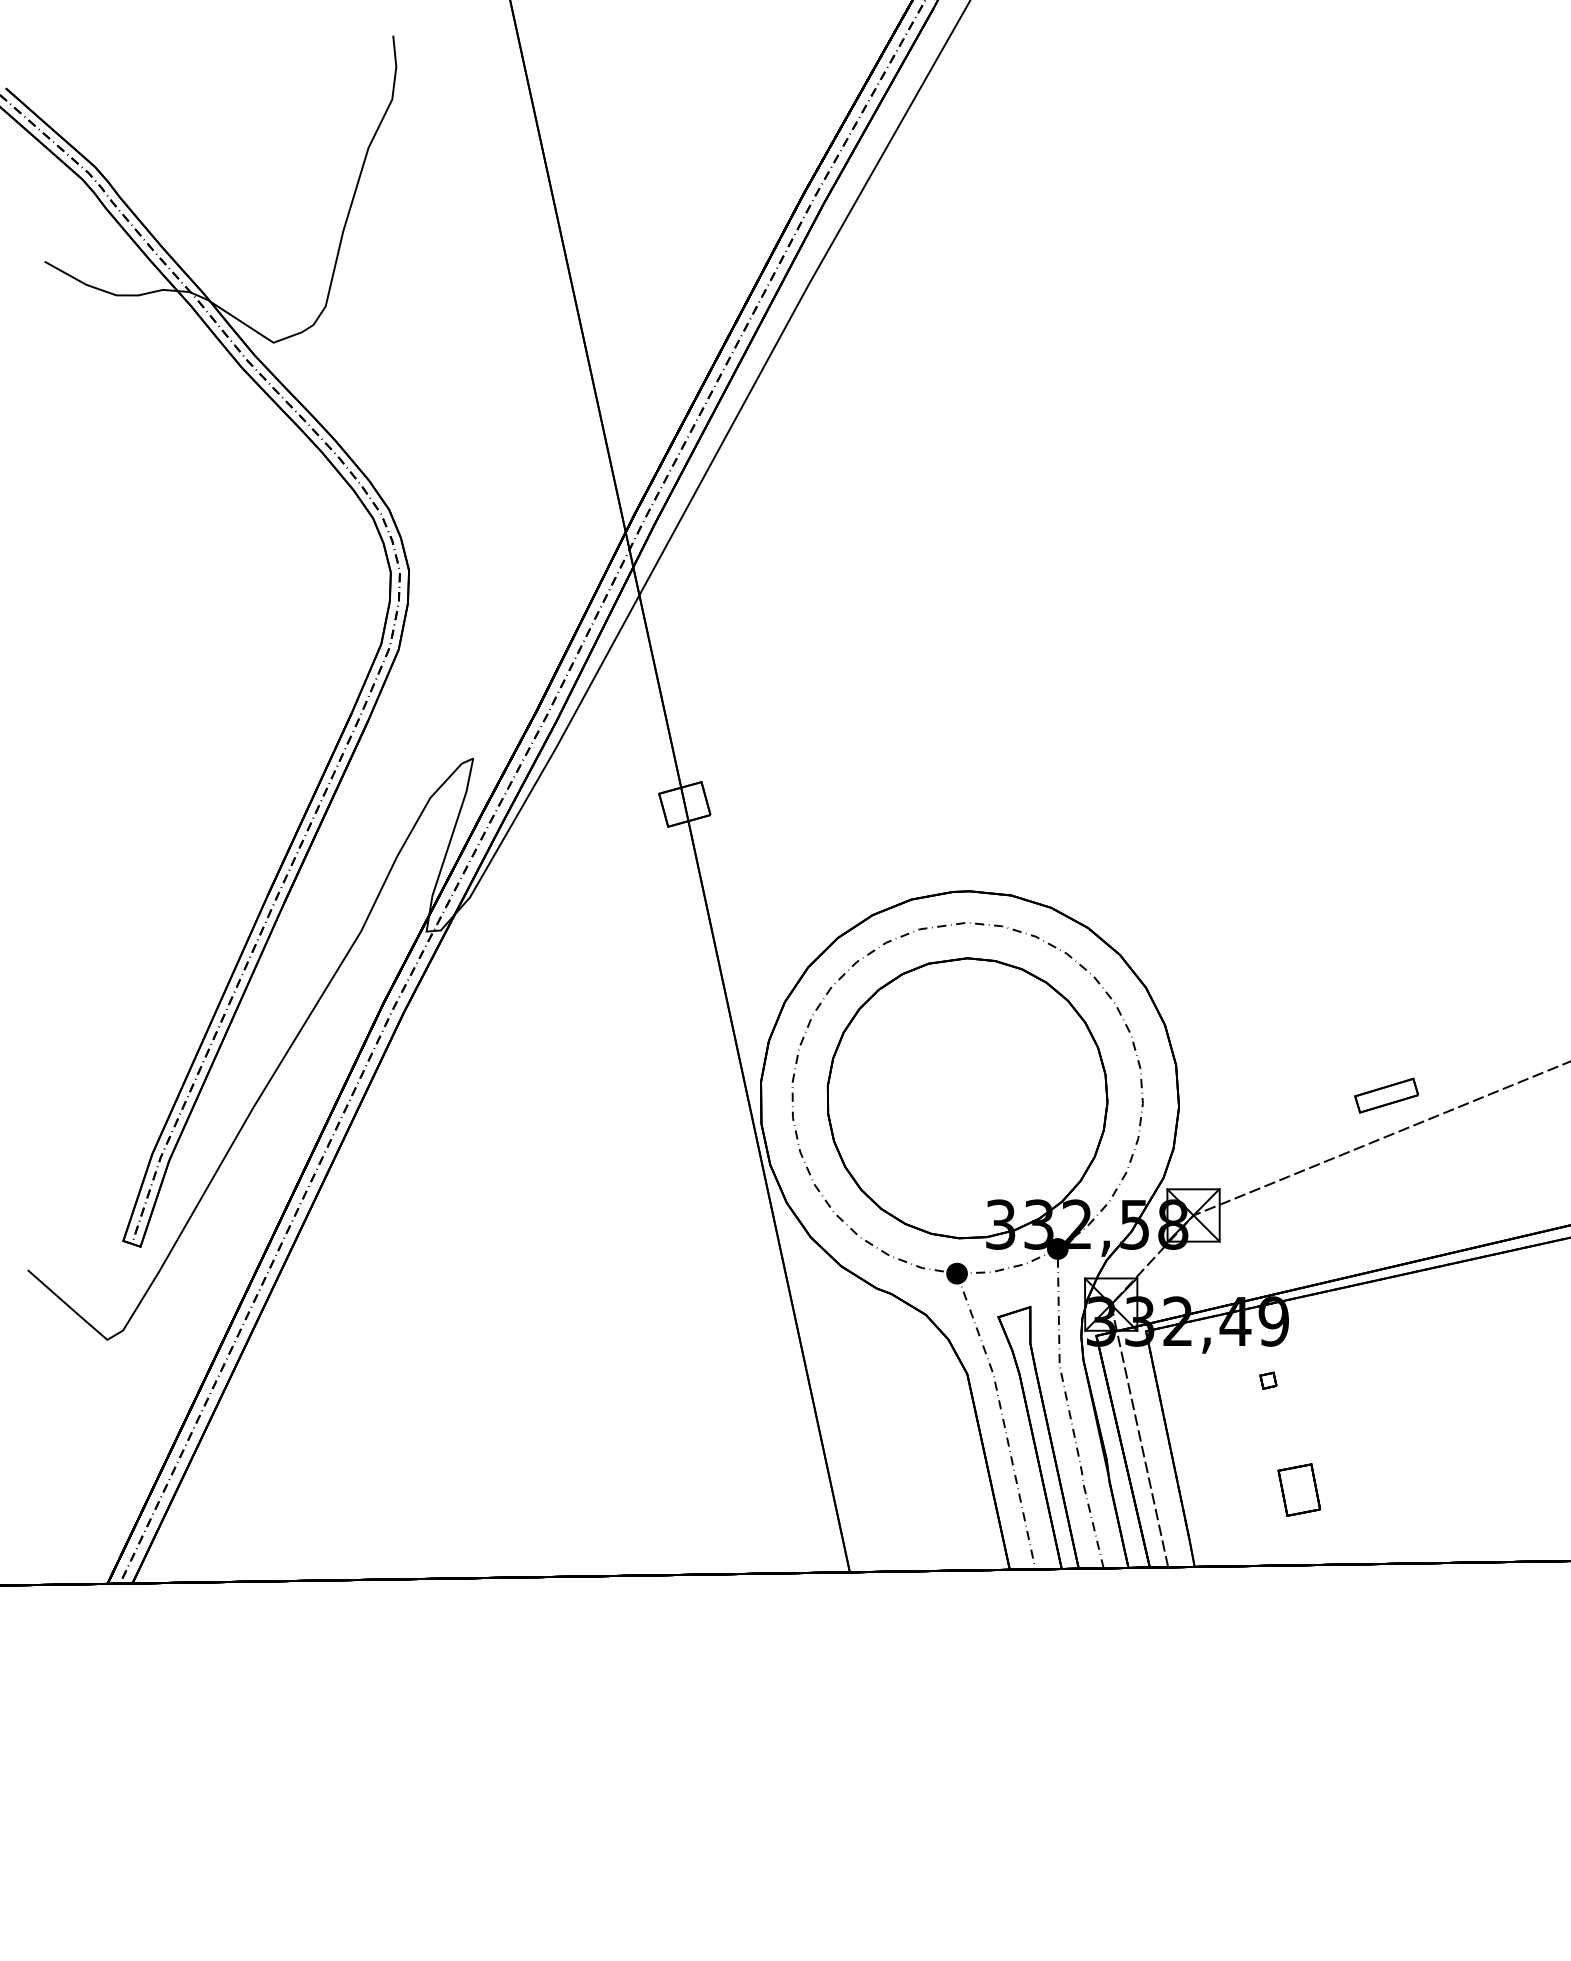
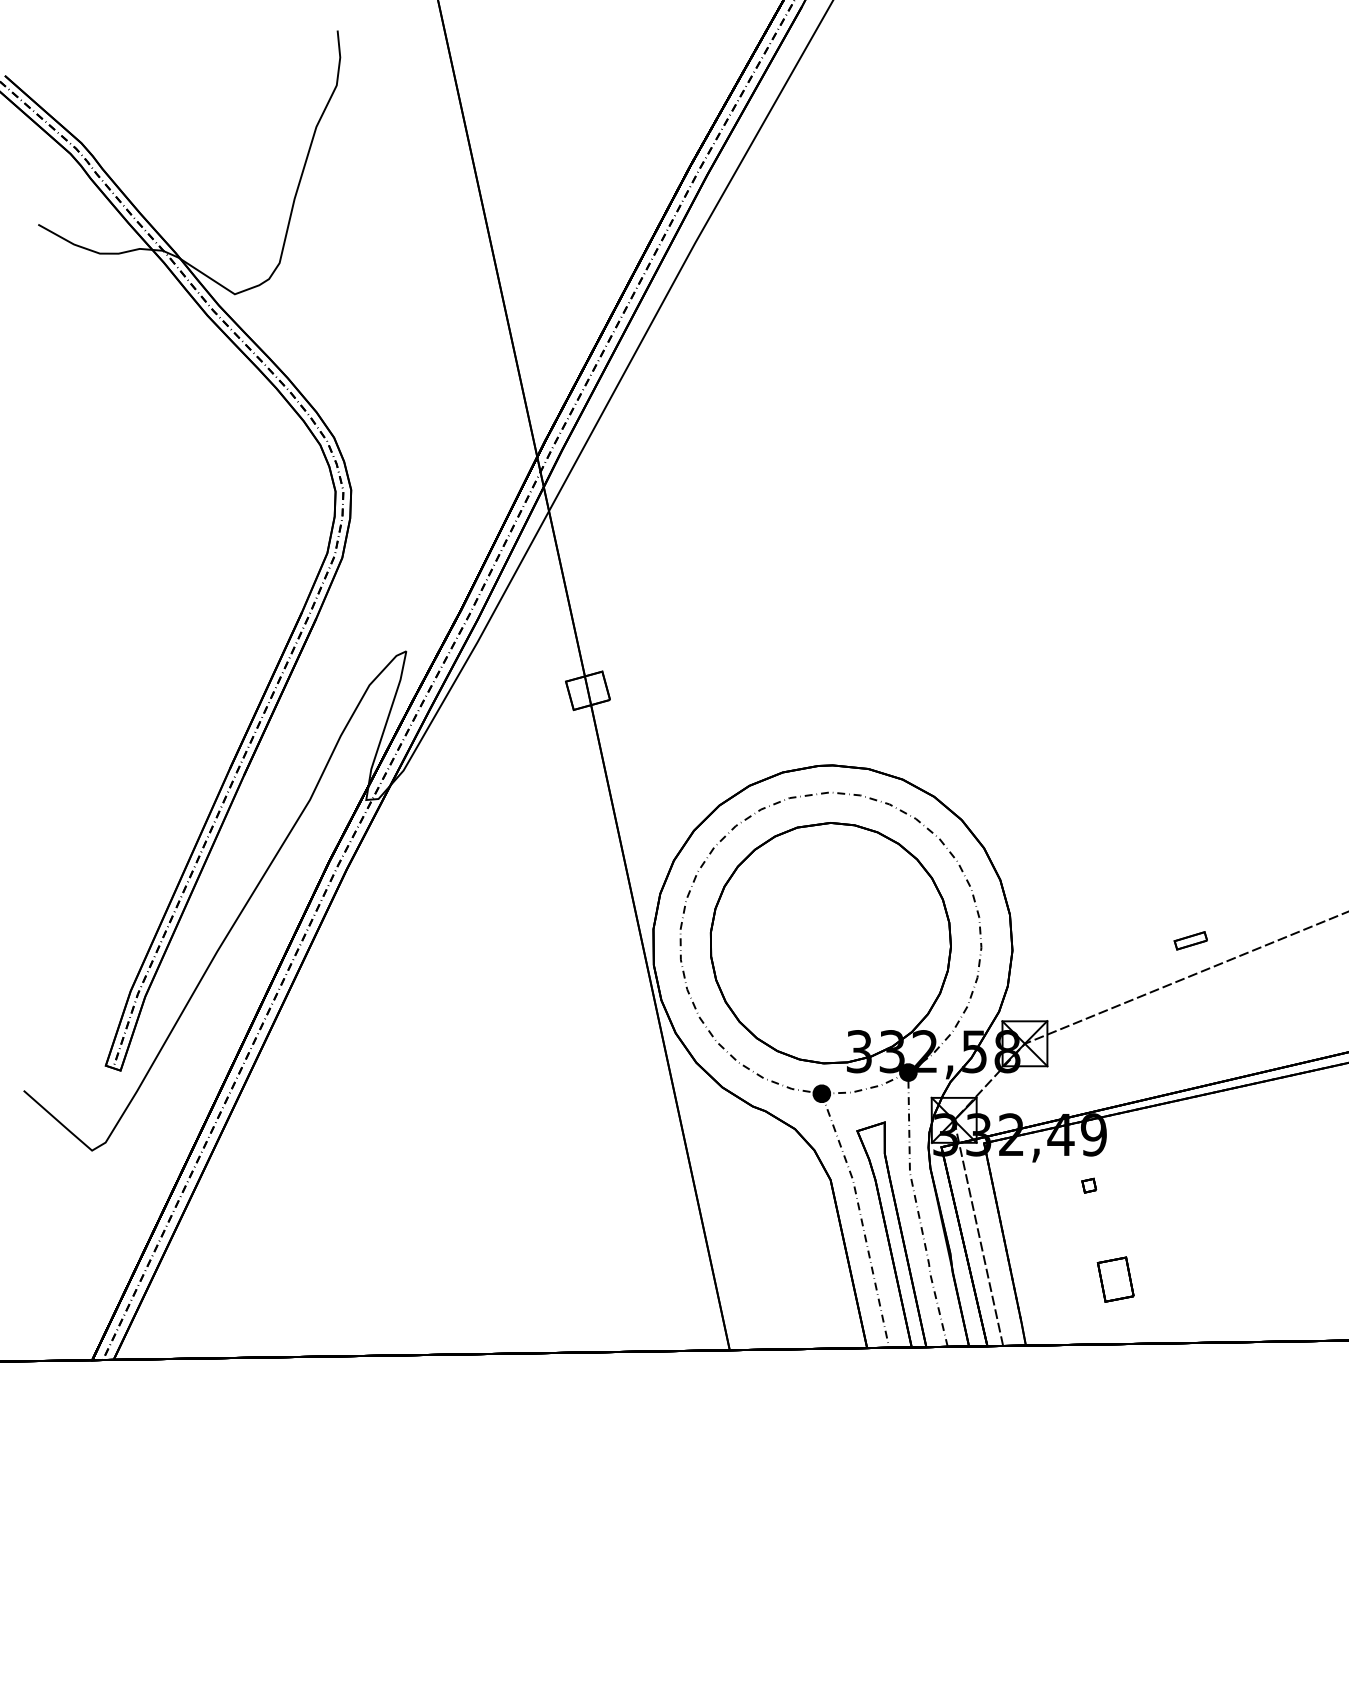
part: (1386, 1095) -> (1190, 940), size x0.6

